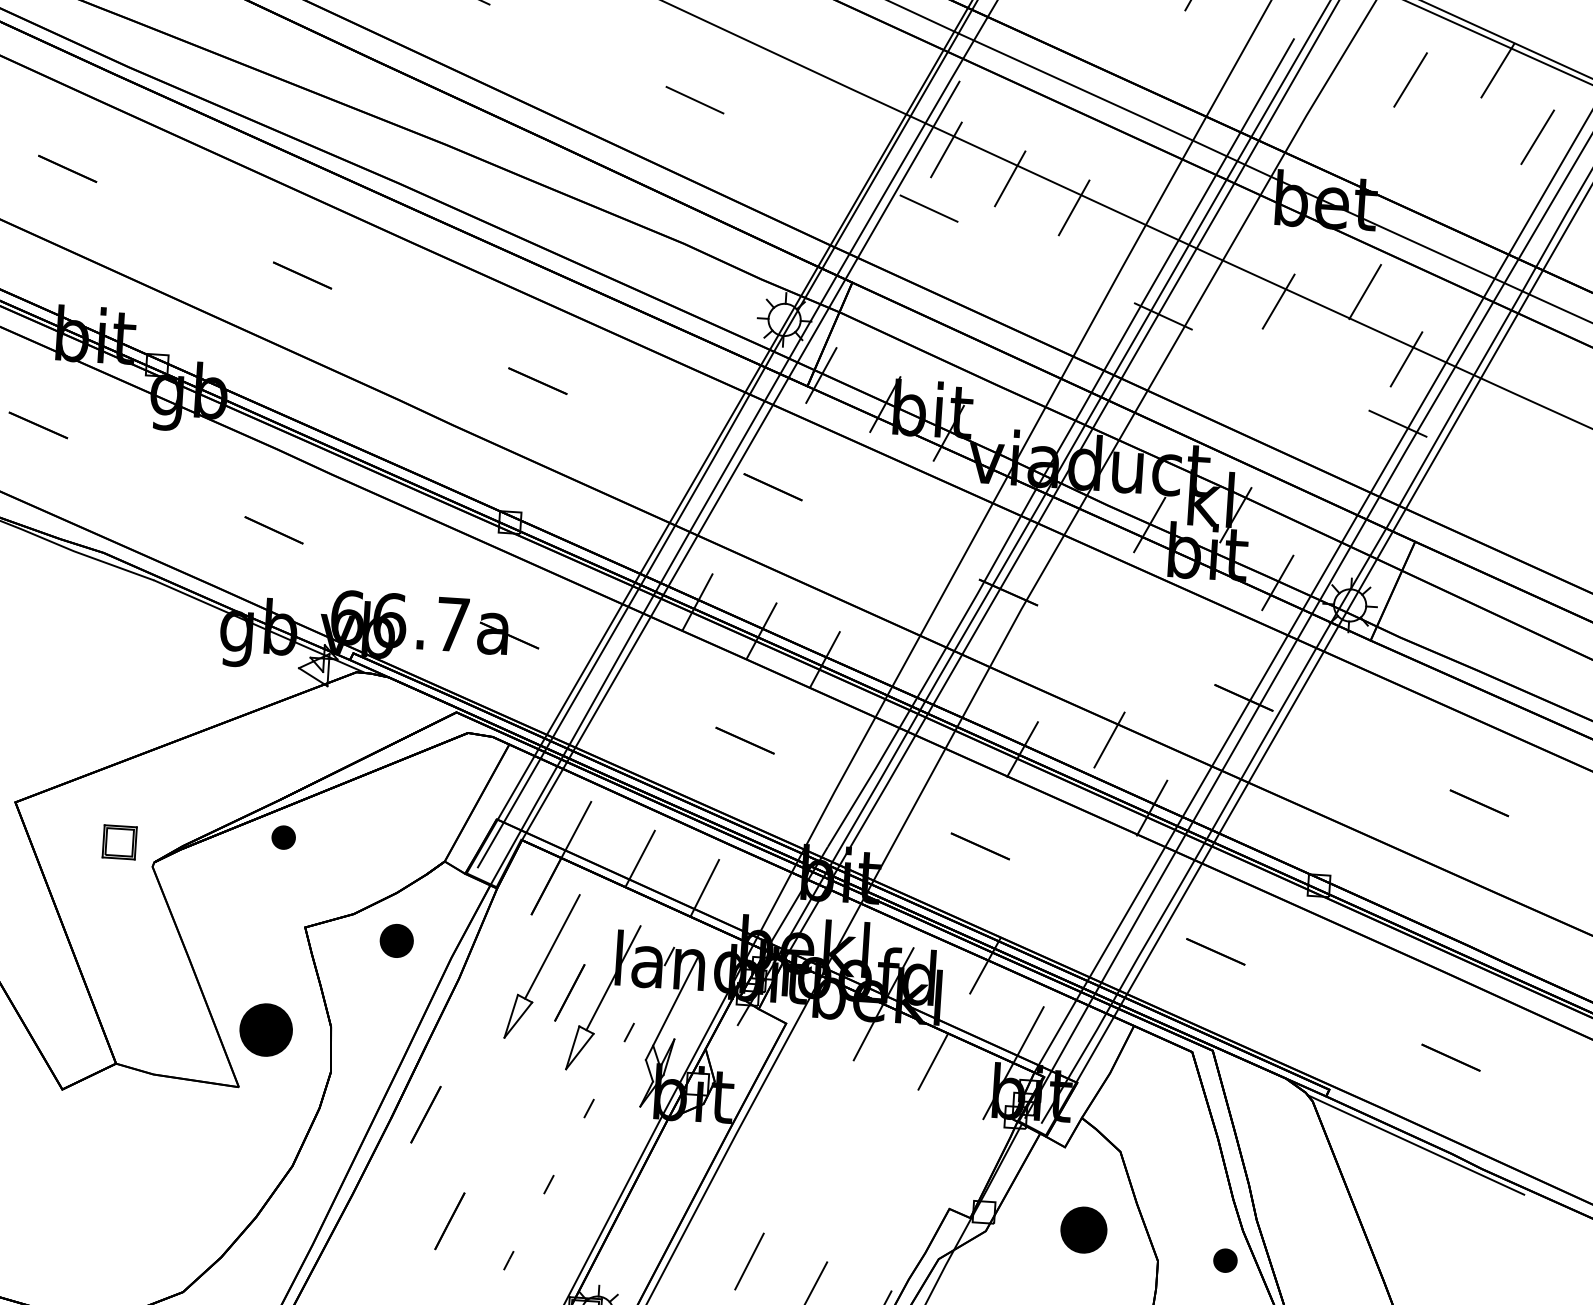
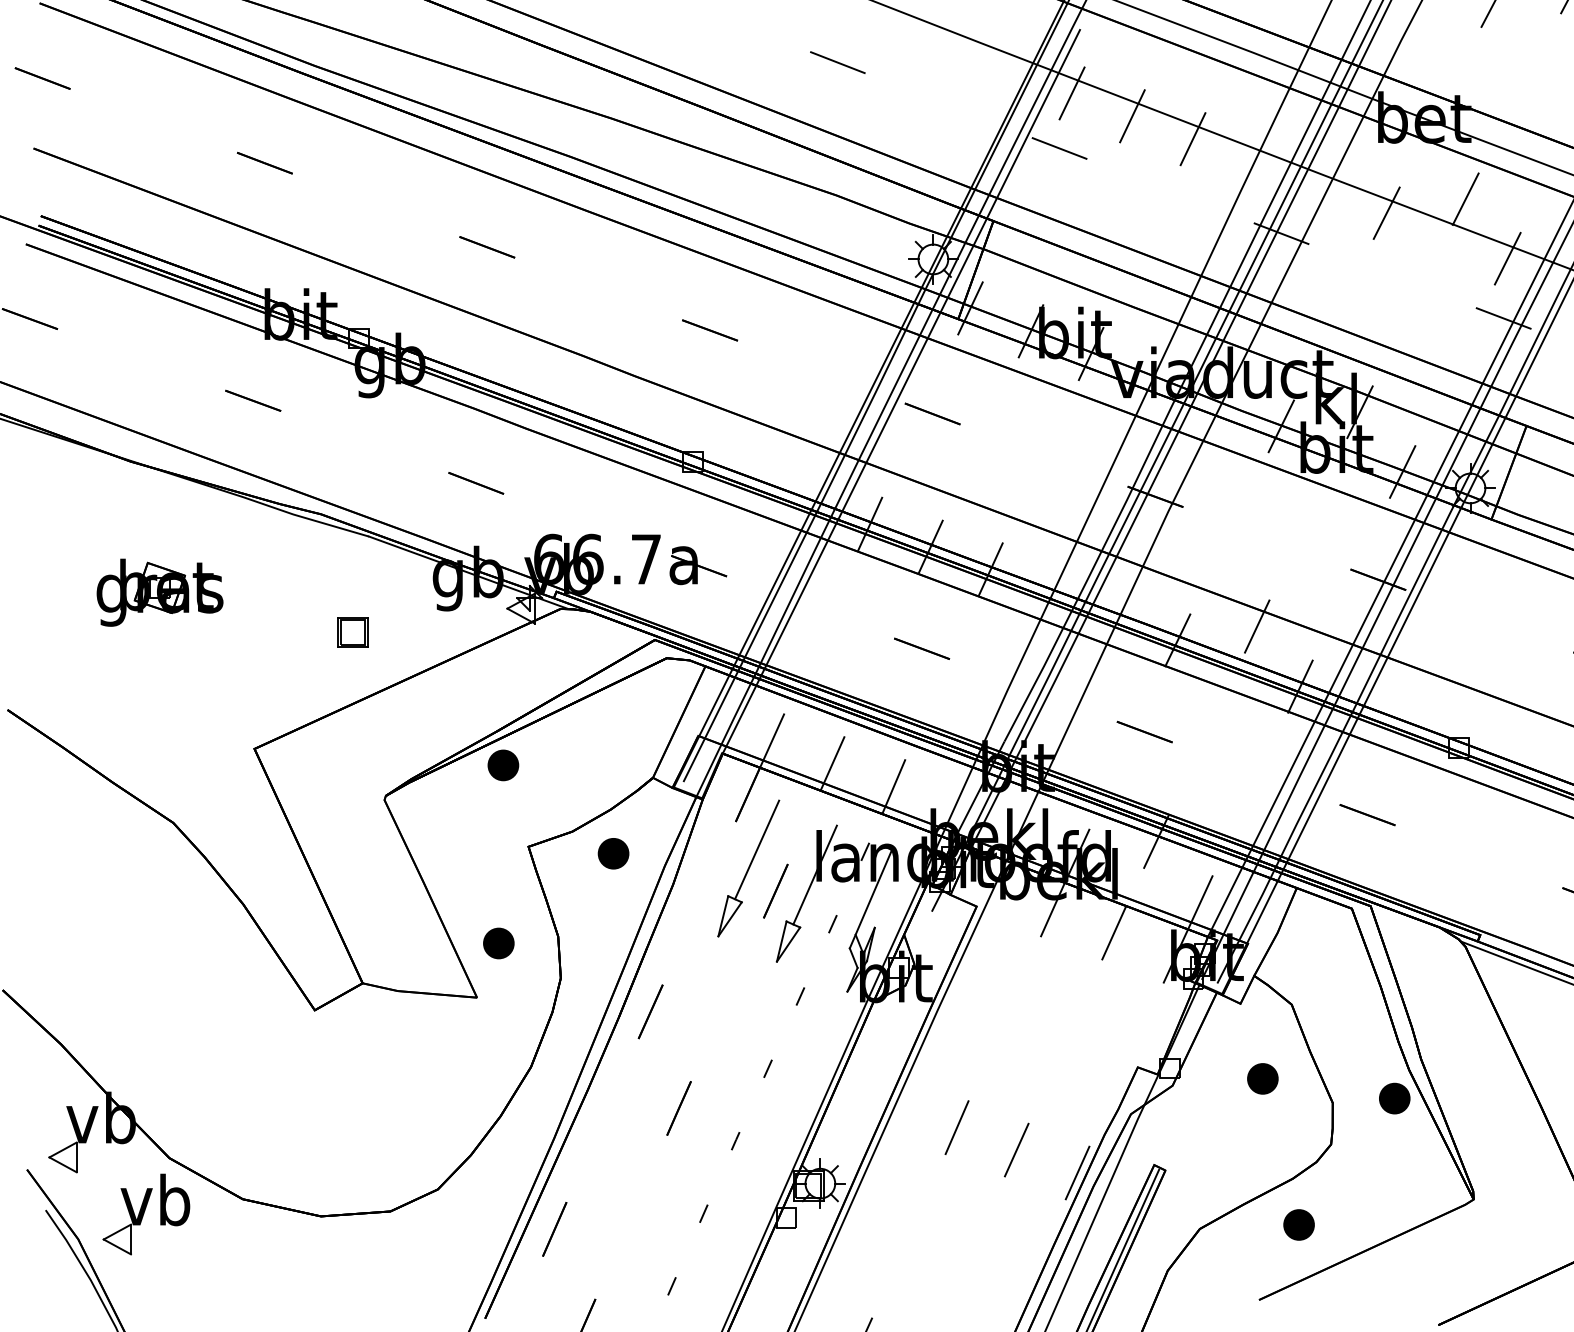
part: (283, 837) -> (503, 765), size x1.43
part: (119, 842) -> (352, 632), moved
part: (265, 1030) -> (498, 943), size x0.62
part: (1083, 1229) -> (1262, 1078), size x0.71
part: (1225, 1260) -> (1394, 1098), size x1.43

